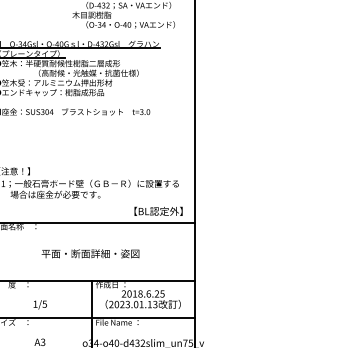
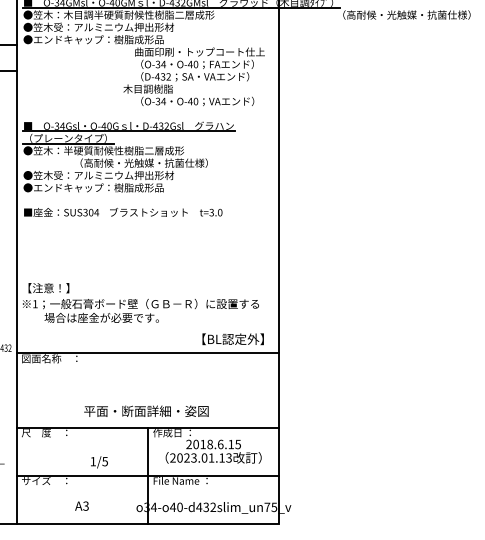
text: (90, 253) -> (146, 410), moved
text: (157, 293) -> (231, 443), 2018.6.25 -> 2018.6.15
text: (40, 304) -> (99, 462), moved

